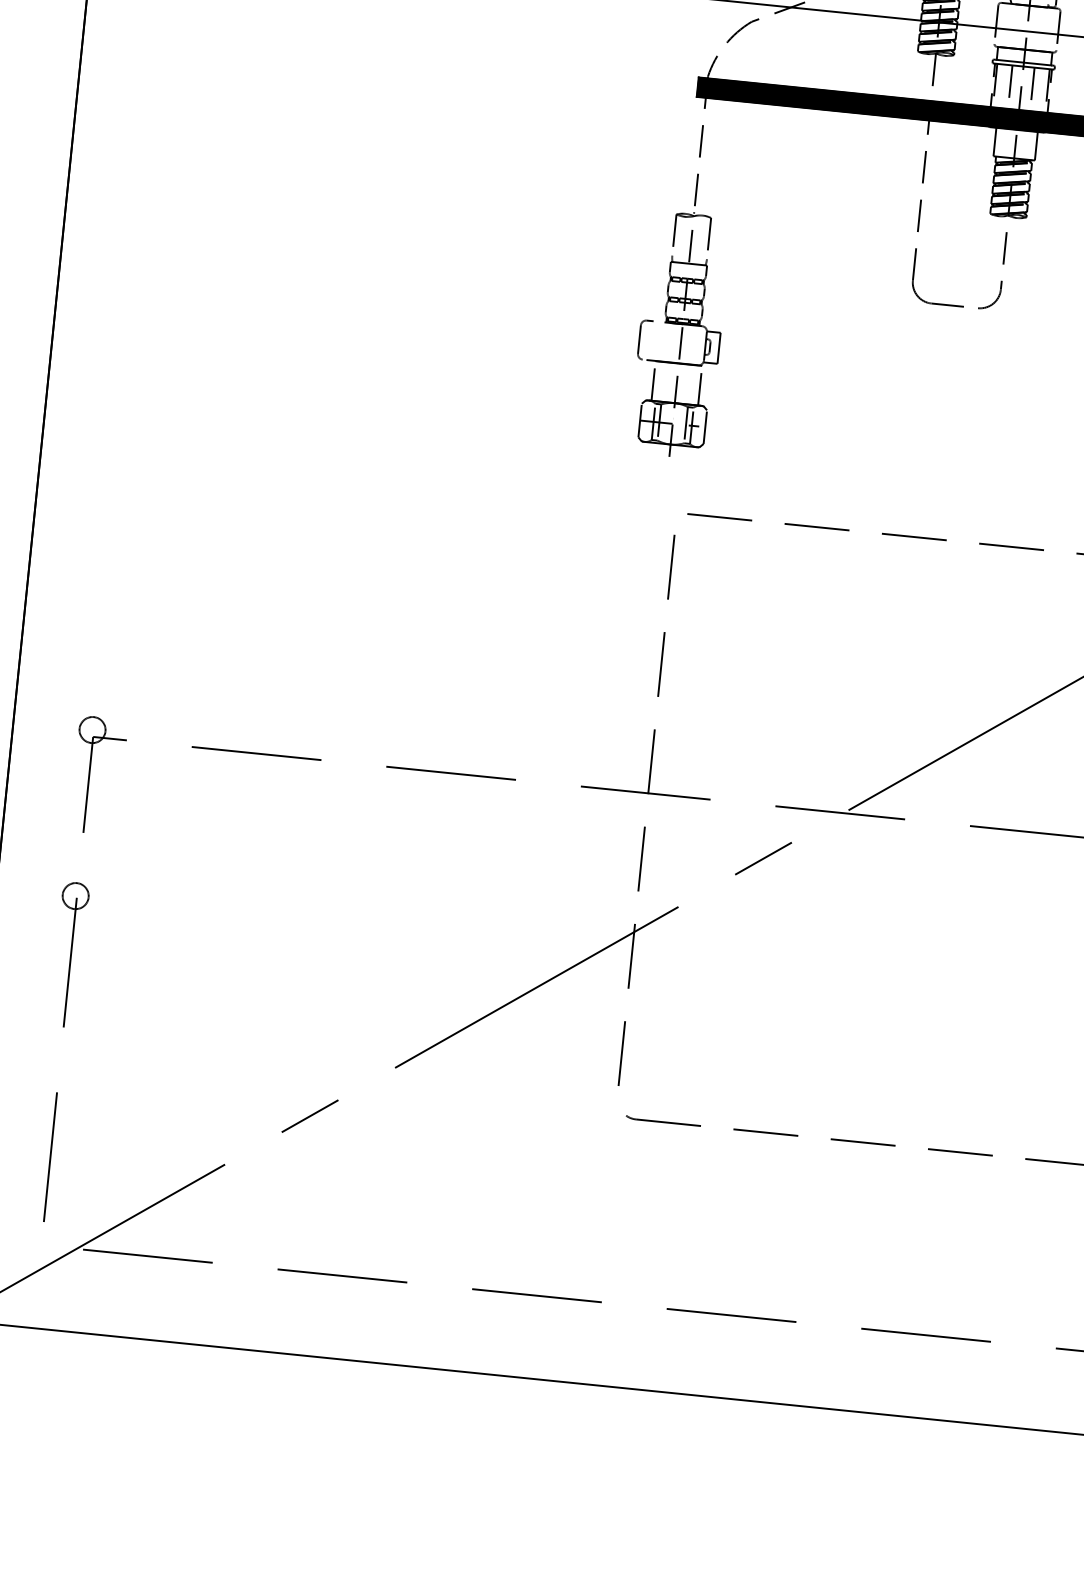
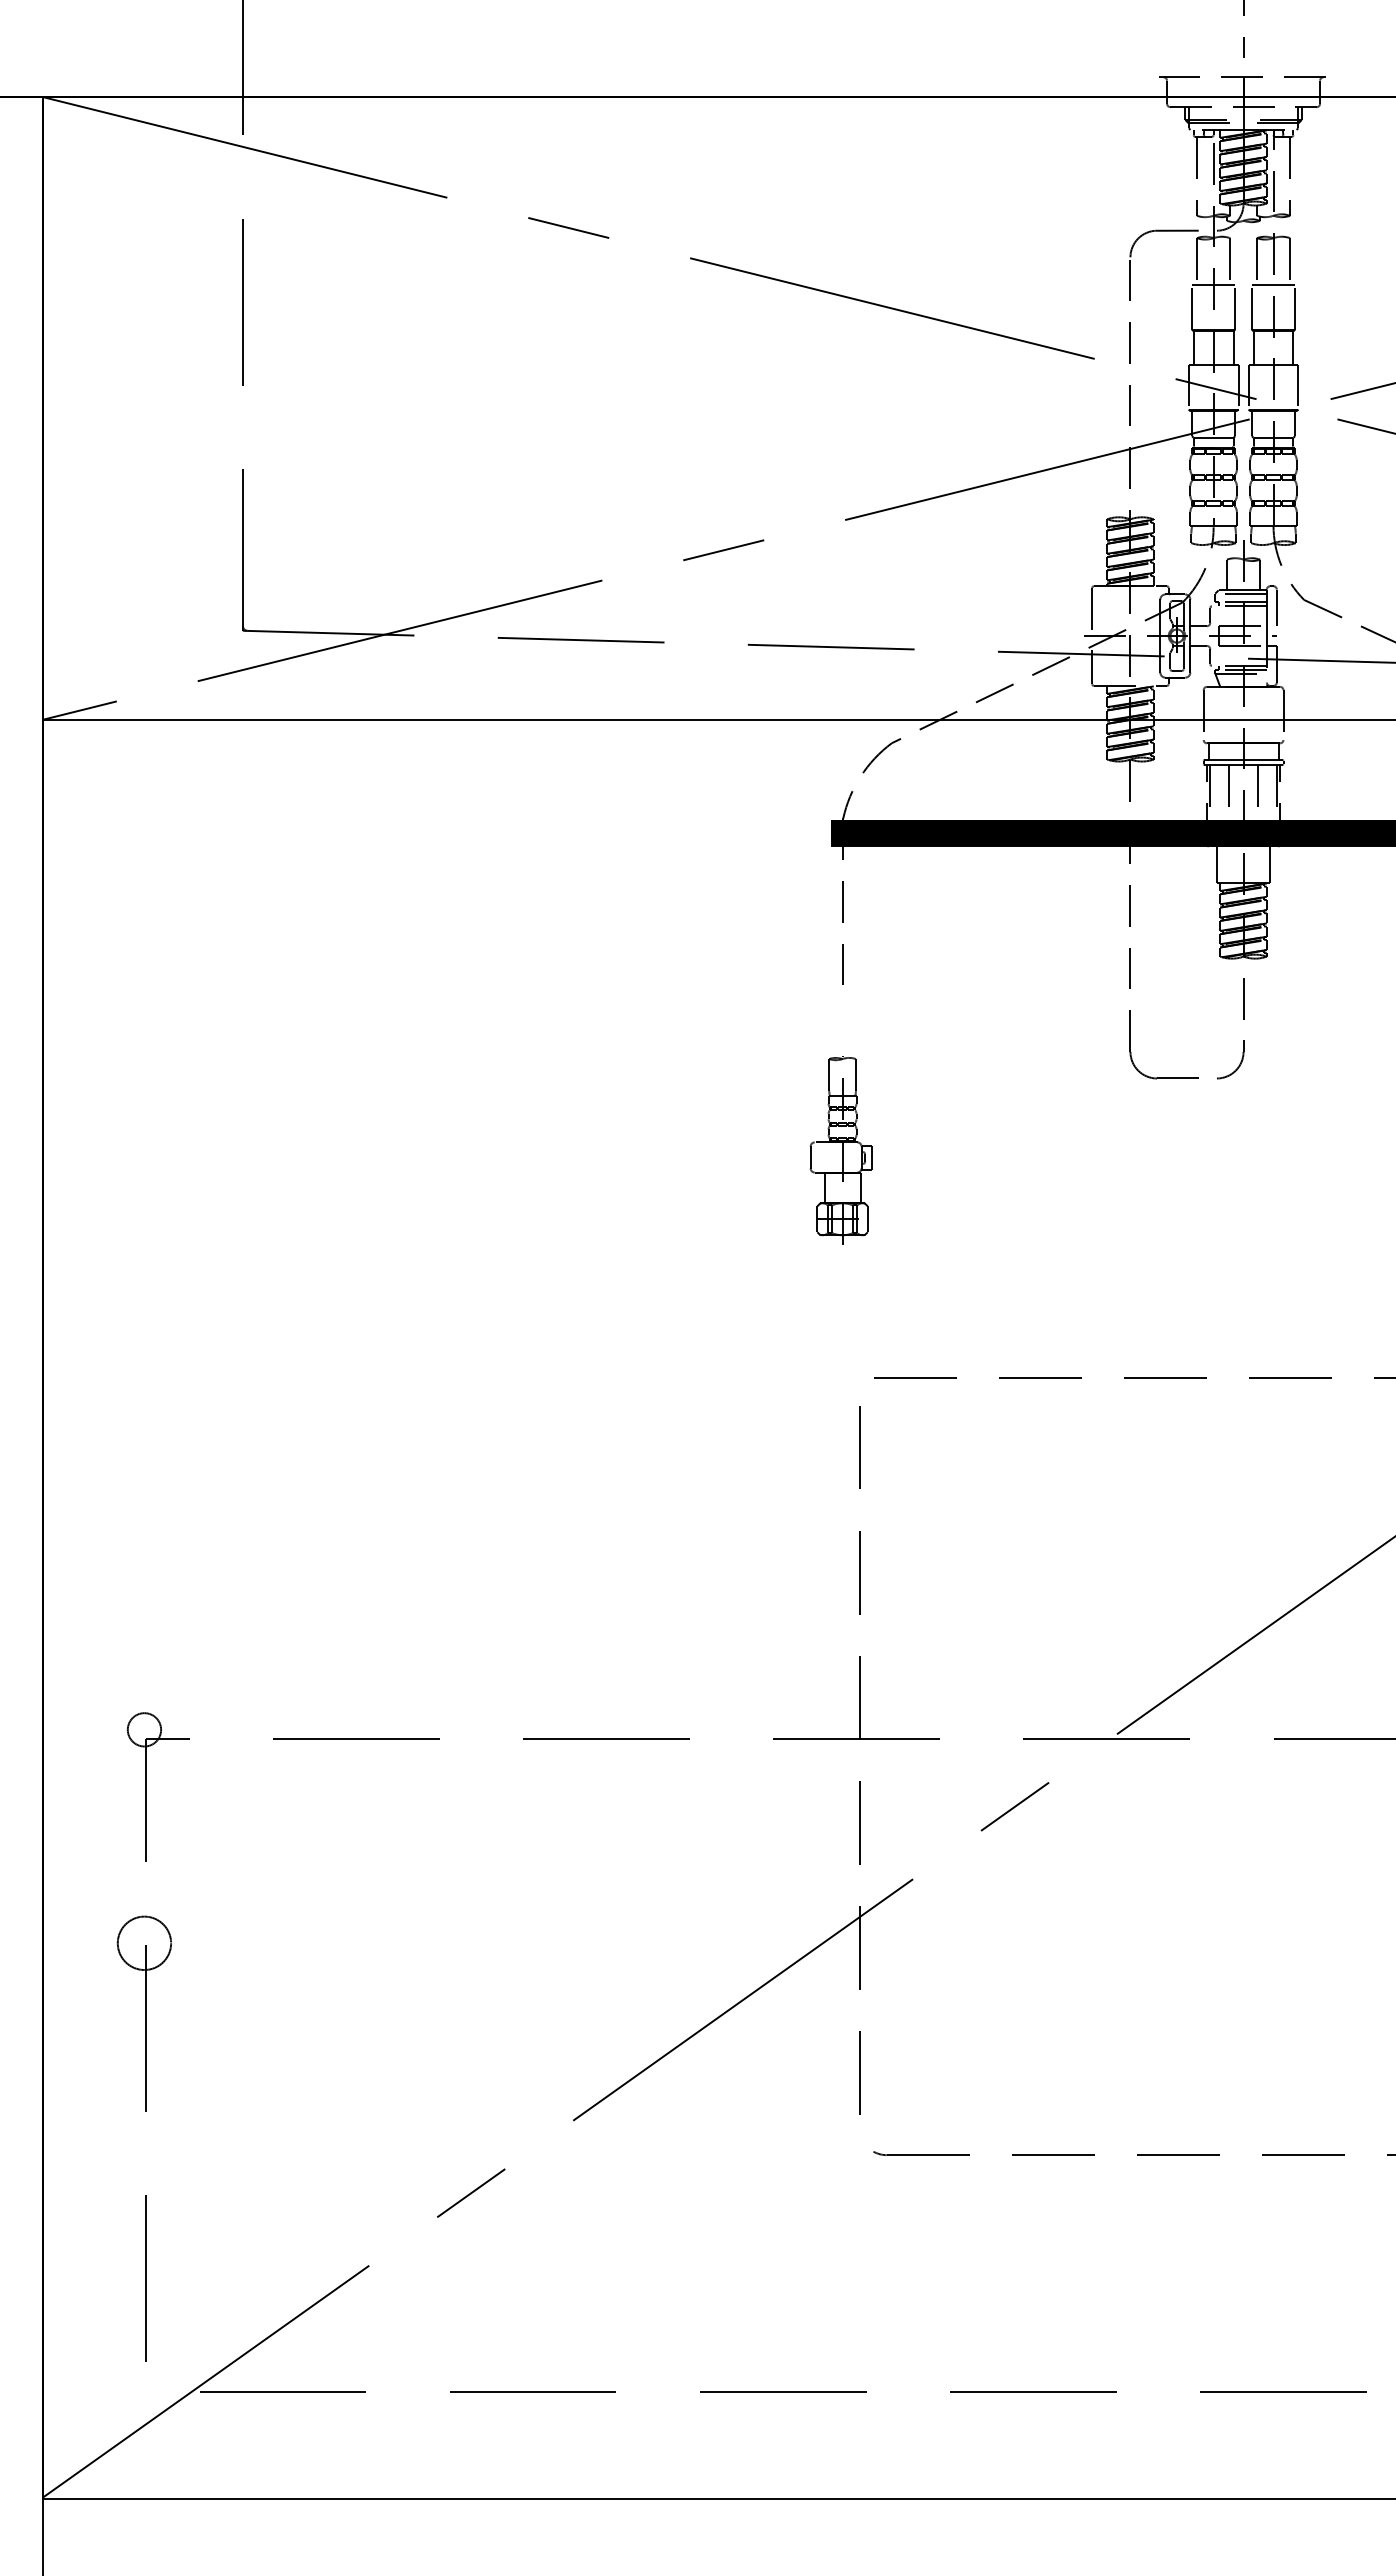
part: (680, 334) -> (841, 1150), size x0.6
circle: (75, 896) -> (144, 1943), size x1.6

